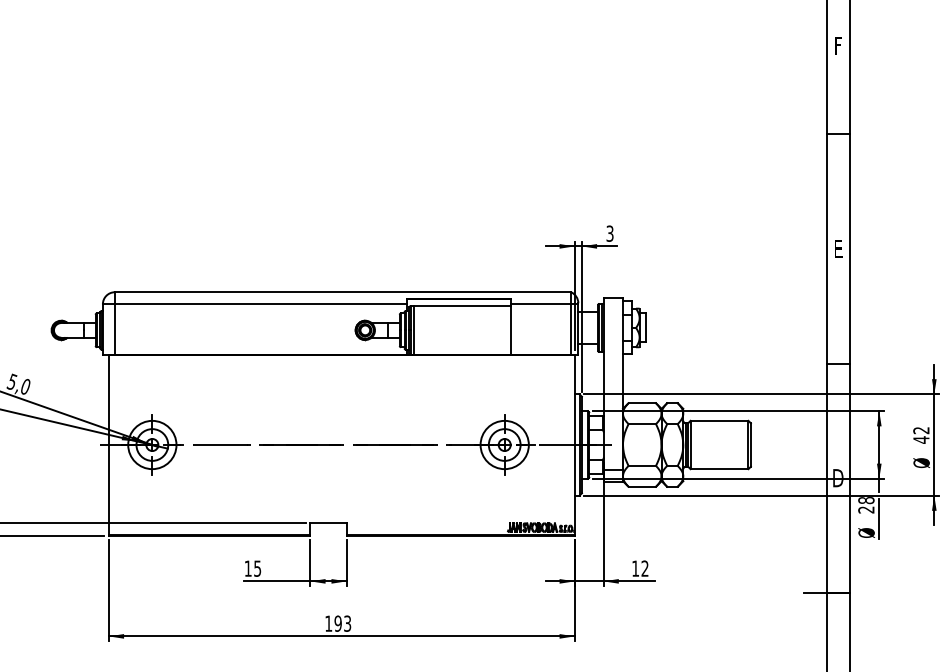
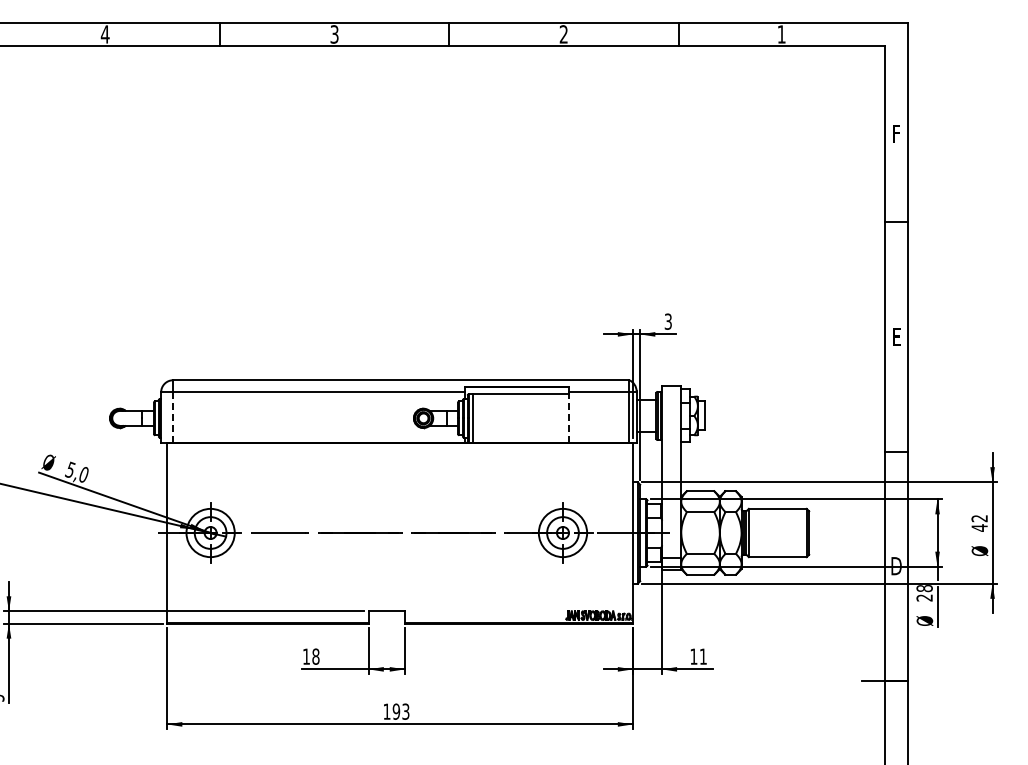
line: (115, 329) -> (173, 417), solid -> dashed
line: (511, 329) -> (569, 417), solid -> dashed
text: (257, 568) -> (315, 656), 15 -> 18
text: (644, 568) -> (702, 656), 12 -> 11

